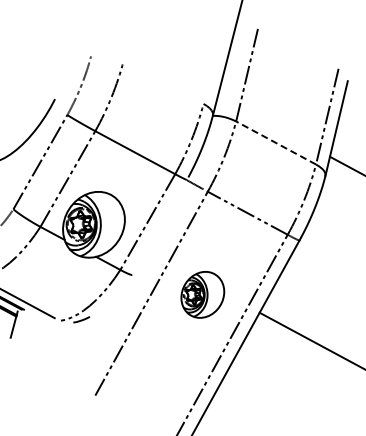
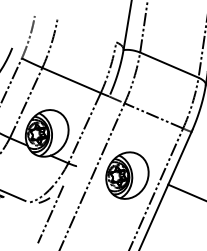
line: (275, 142) -> (168, 64), dashed -> solid
part: (202, 294) -> (127, 175), size x1.43
line: (88, 340) -> (50, 214), added

